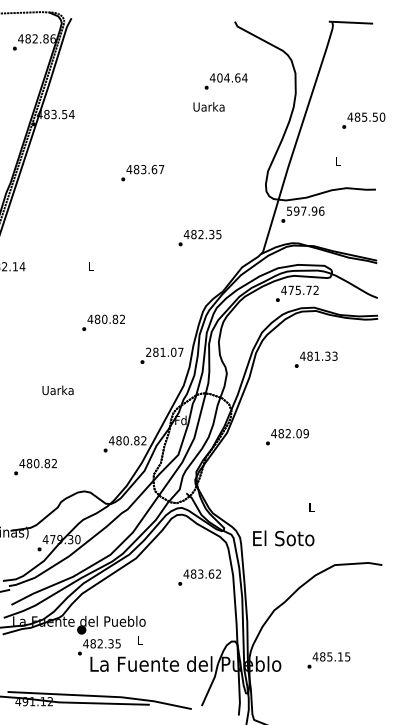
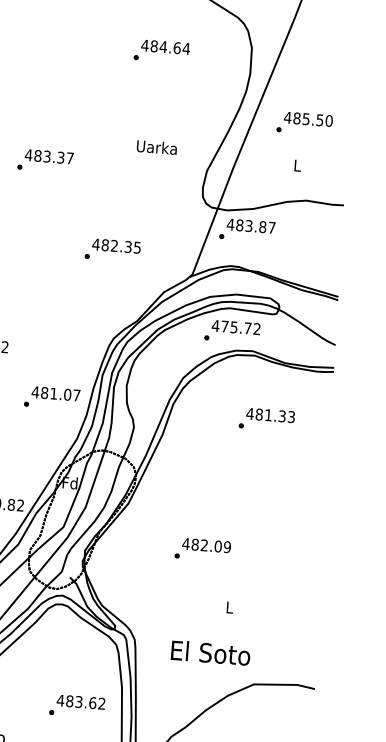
text: (219, 77) -> (153, 45), 404.64 -> 484.64
text: (208, 106) -> (156, 146), moved
text: (363, 120) -> (304, 123), moved
text: (154, 169) -> (61, 157), 483.67 -> 483.37
text: (305, 210) -> (251, 225), 597.96 -> 483.87
text: (148, 351) -> (35, 391), 281.07 -> 481.07
text: (315, 359) -> (266, 419), moved
text: (287, 437) -> (202, 550), moved
text: (283, 538) -> (210, 653), moved
text: (199, 577) -> (77, 706), moved

